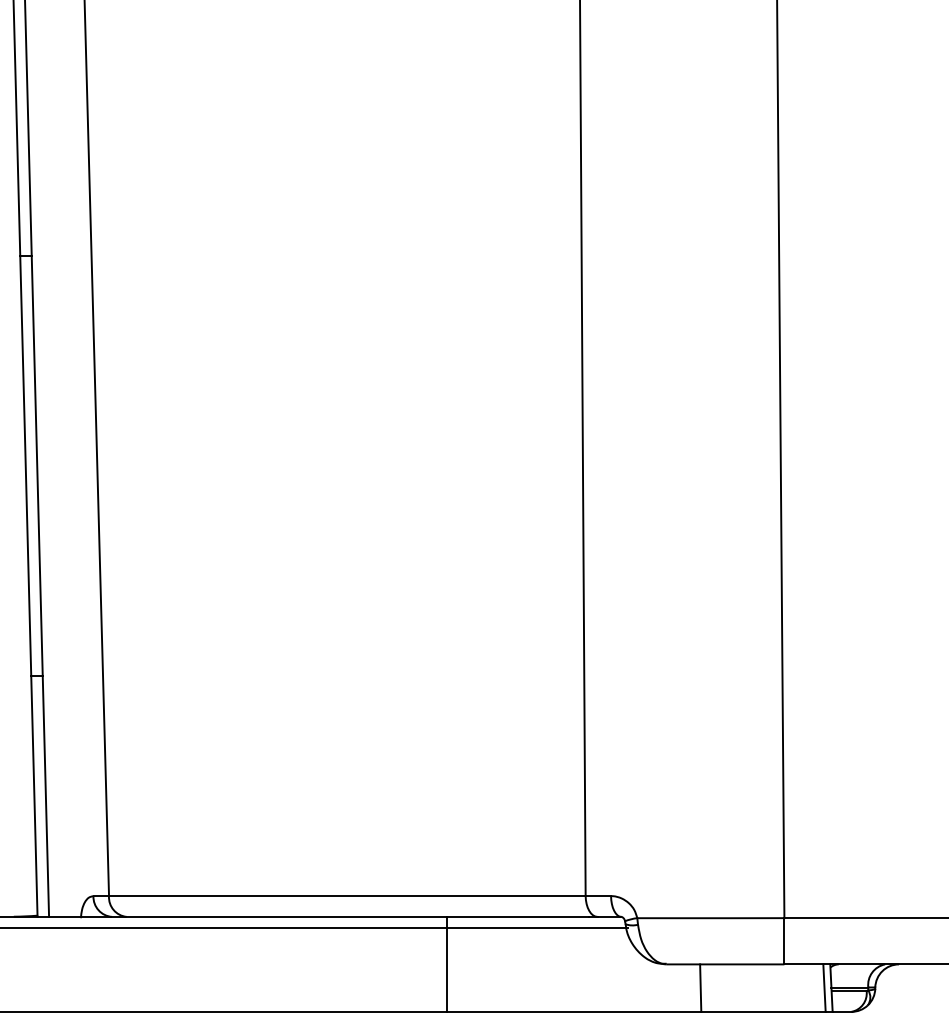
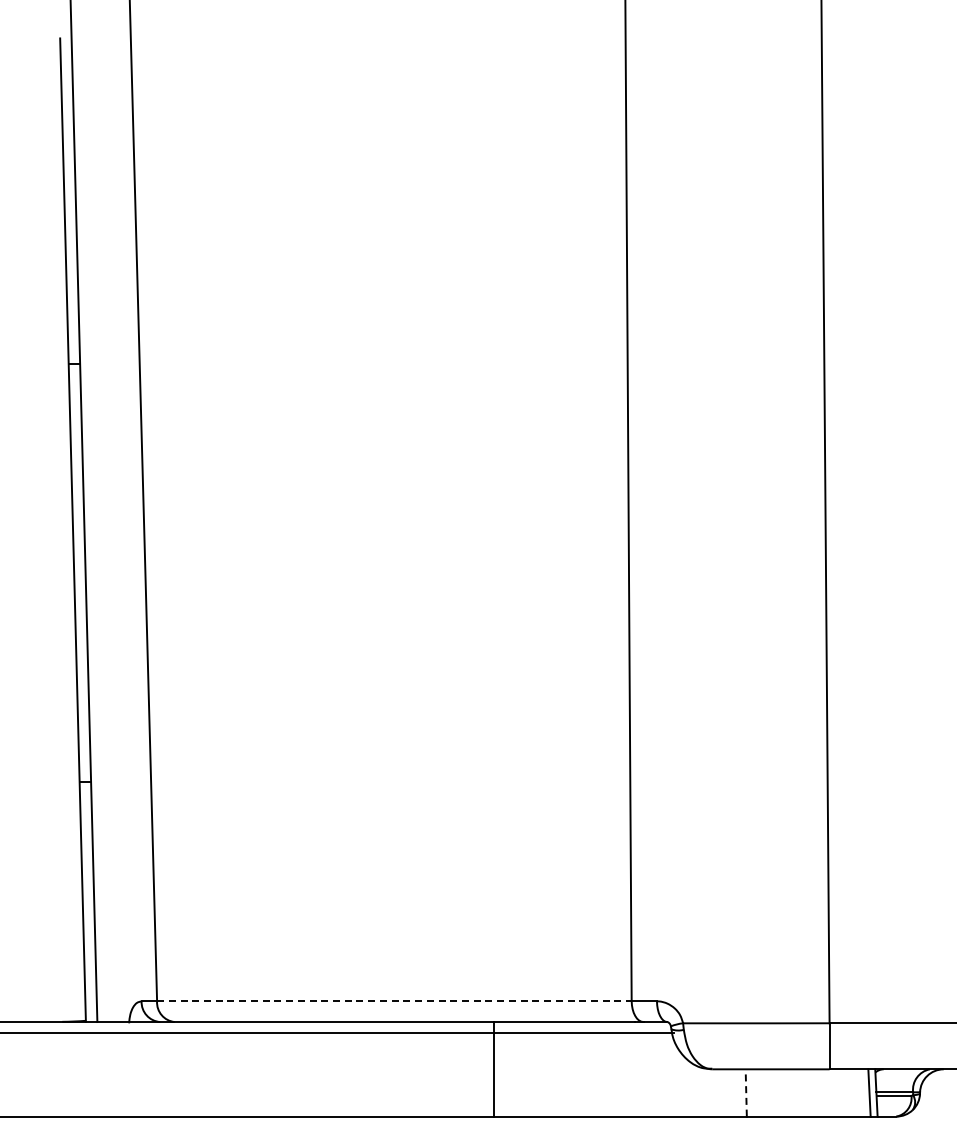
line: (347, 896) -> (394, 1001), solid -> dashed
line: (700, 987) -> (746, 1092), solid -> dashed

